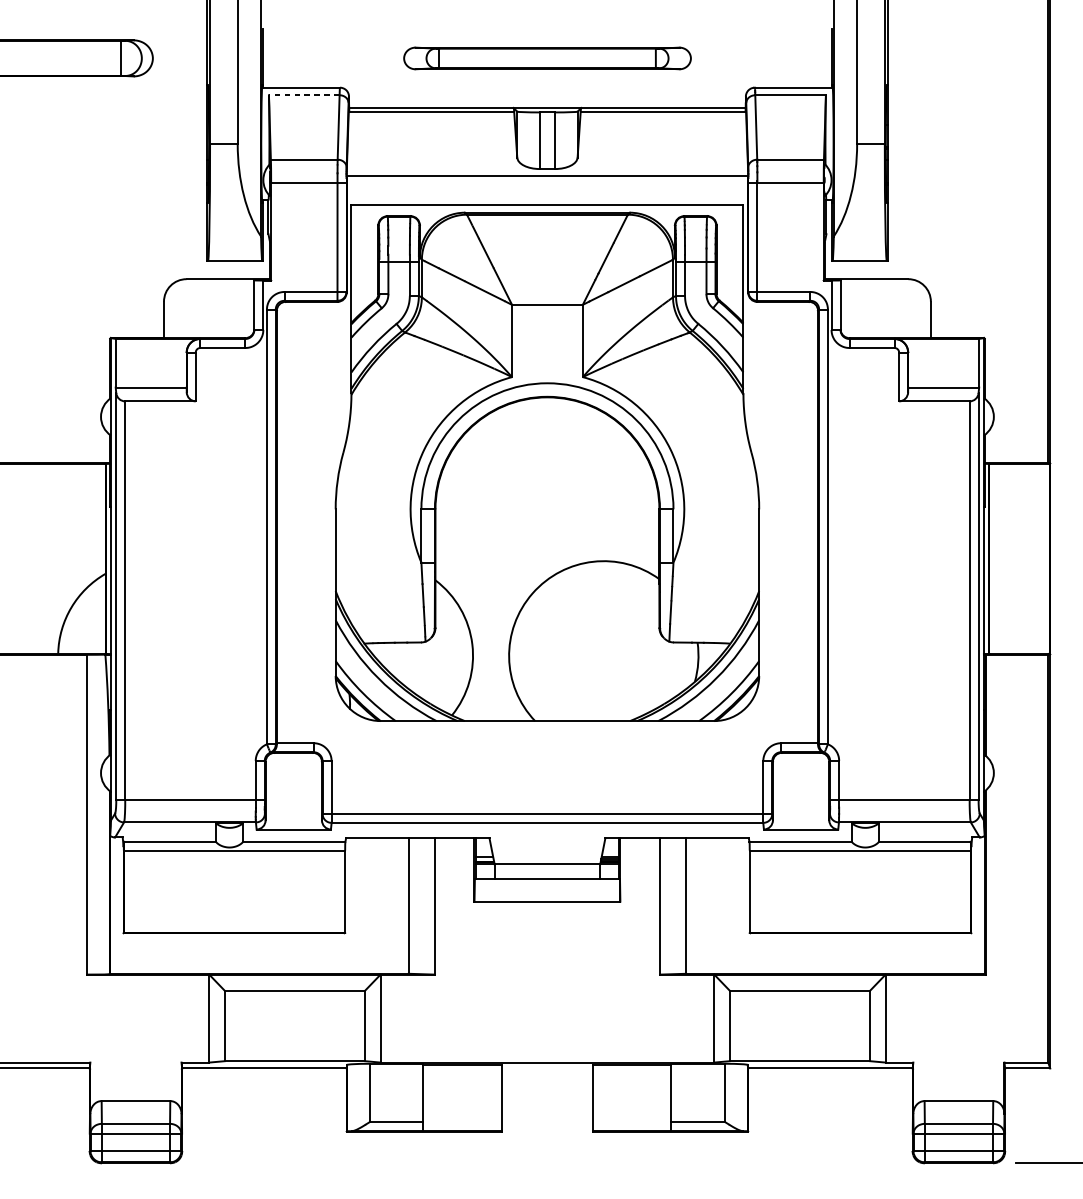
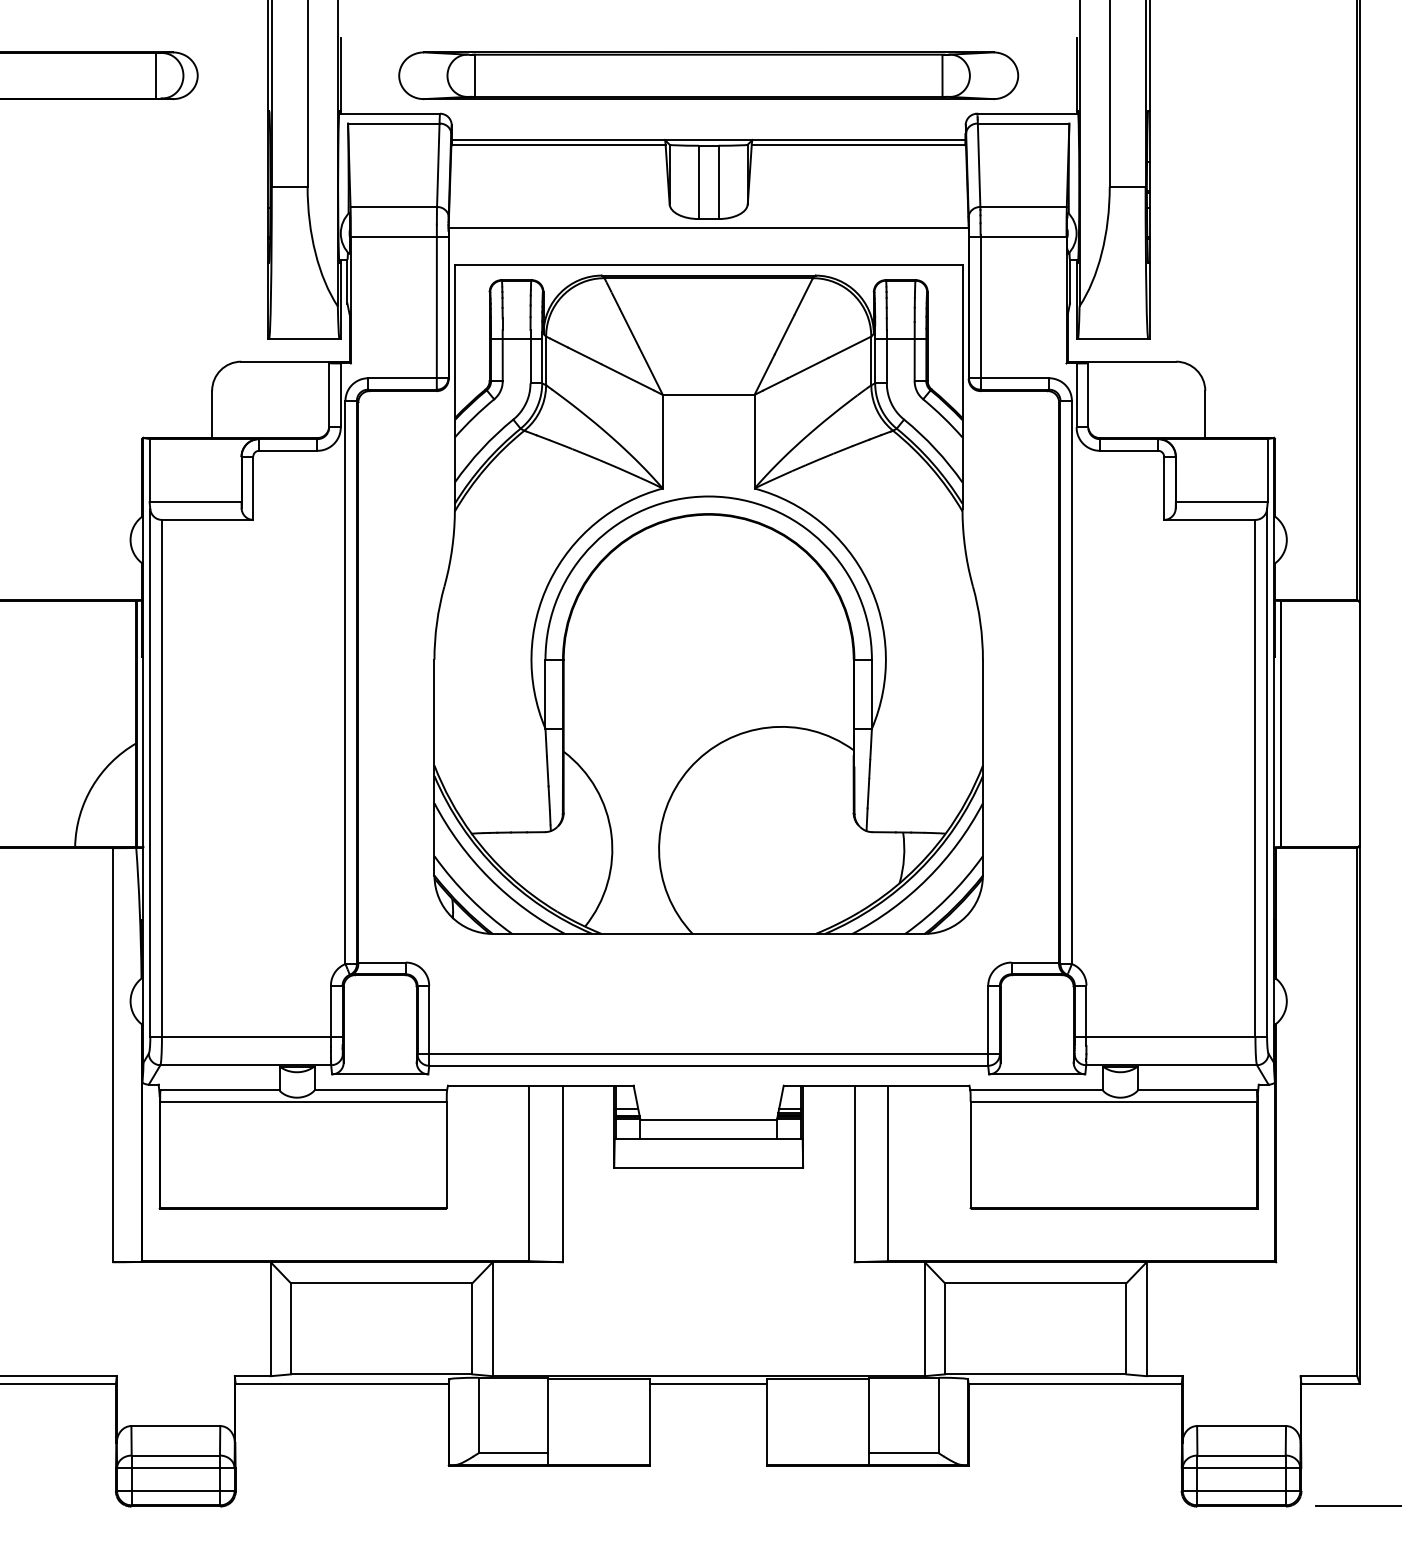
part: (547, 58) -> (708, 75), size x1.67
line: (304, 95) -> (393, 123), dashed -> solid
line: (547, 1068) -> (708, 1383), added

